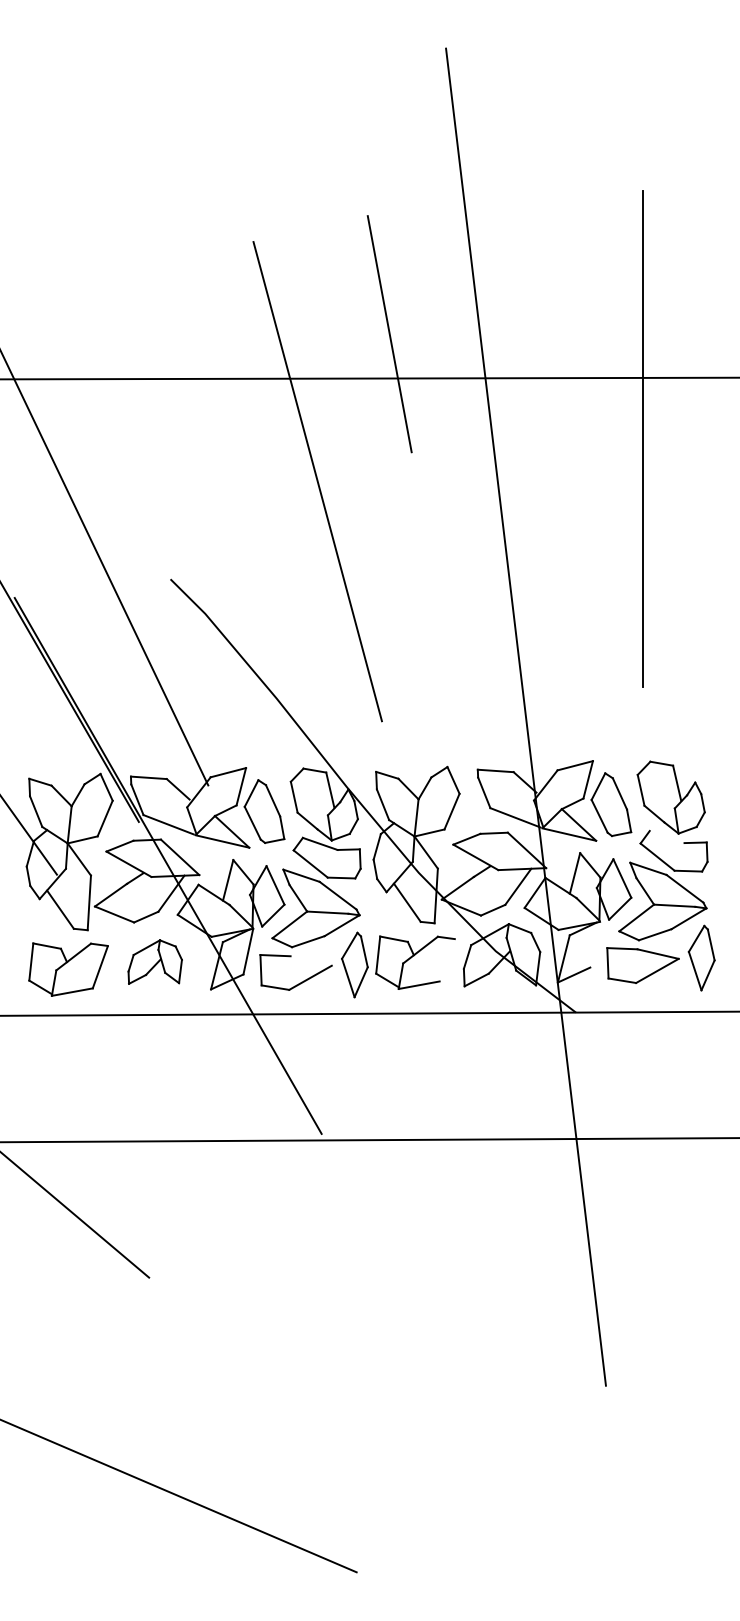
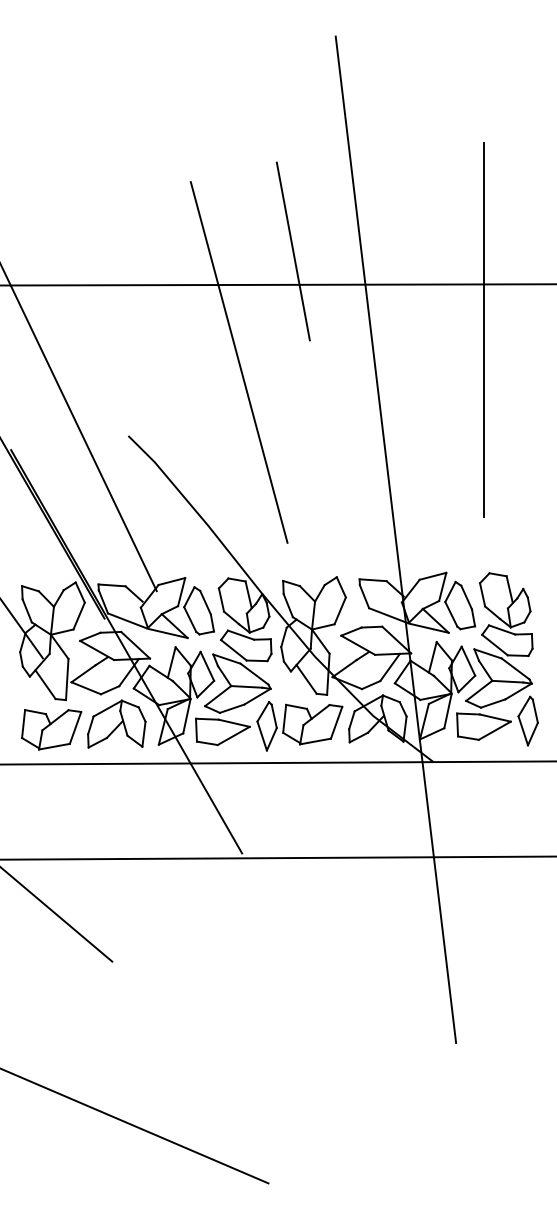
line: (667, 836) -> (502, 629), added
line: (594, 944) -> (447, 710), added
line: (310, 959) -> (233, 722), added
line: (447, 959) -> (336, 722), added
part: (154, 961) -> (116, 723), size x1.43

